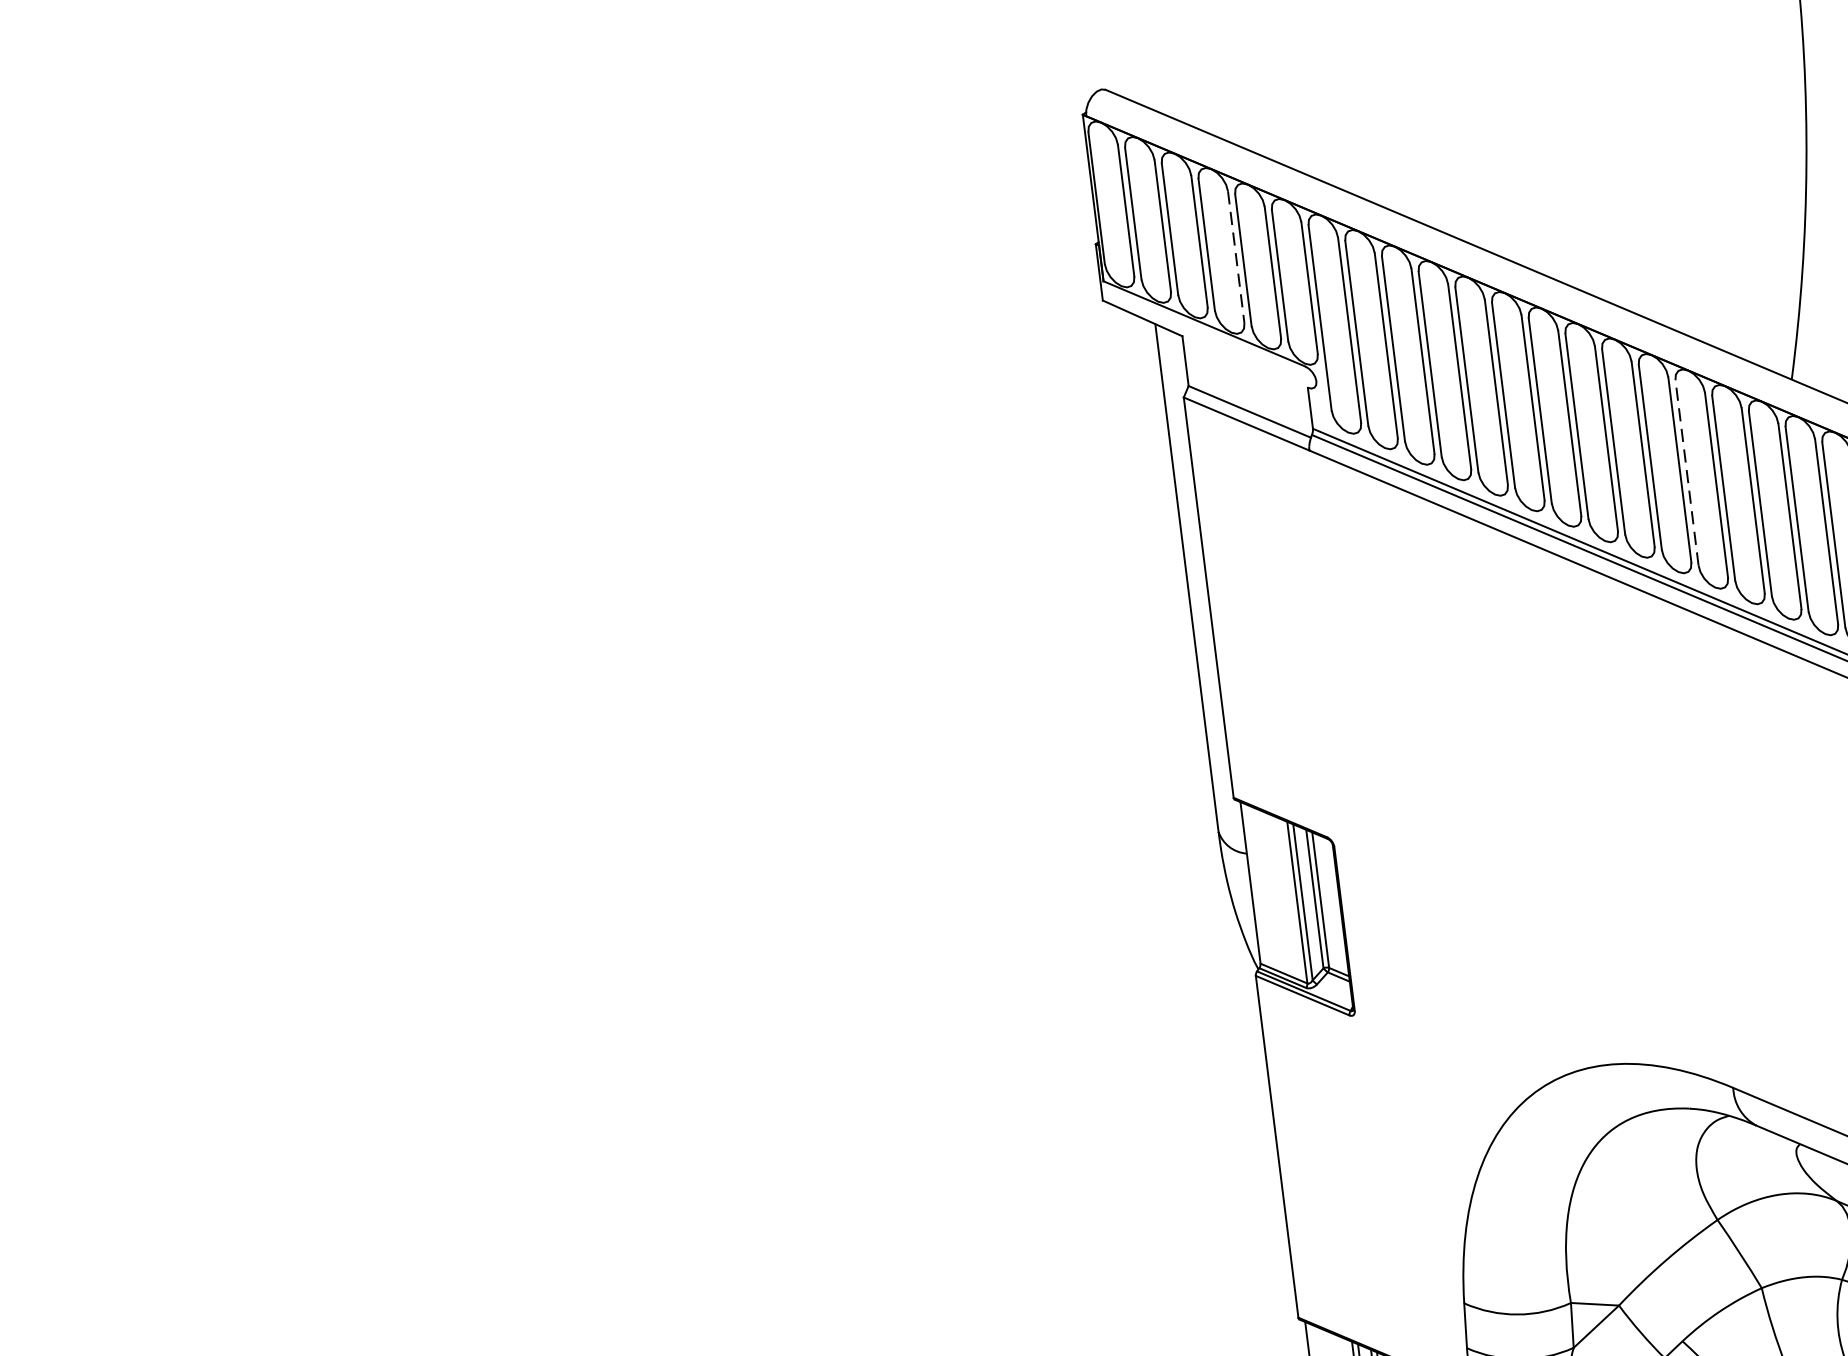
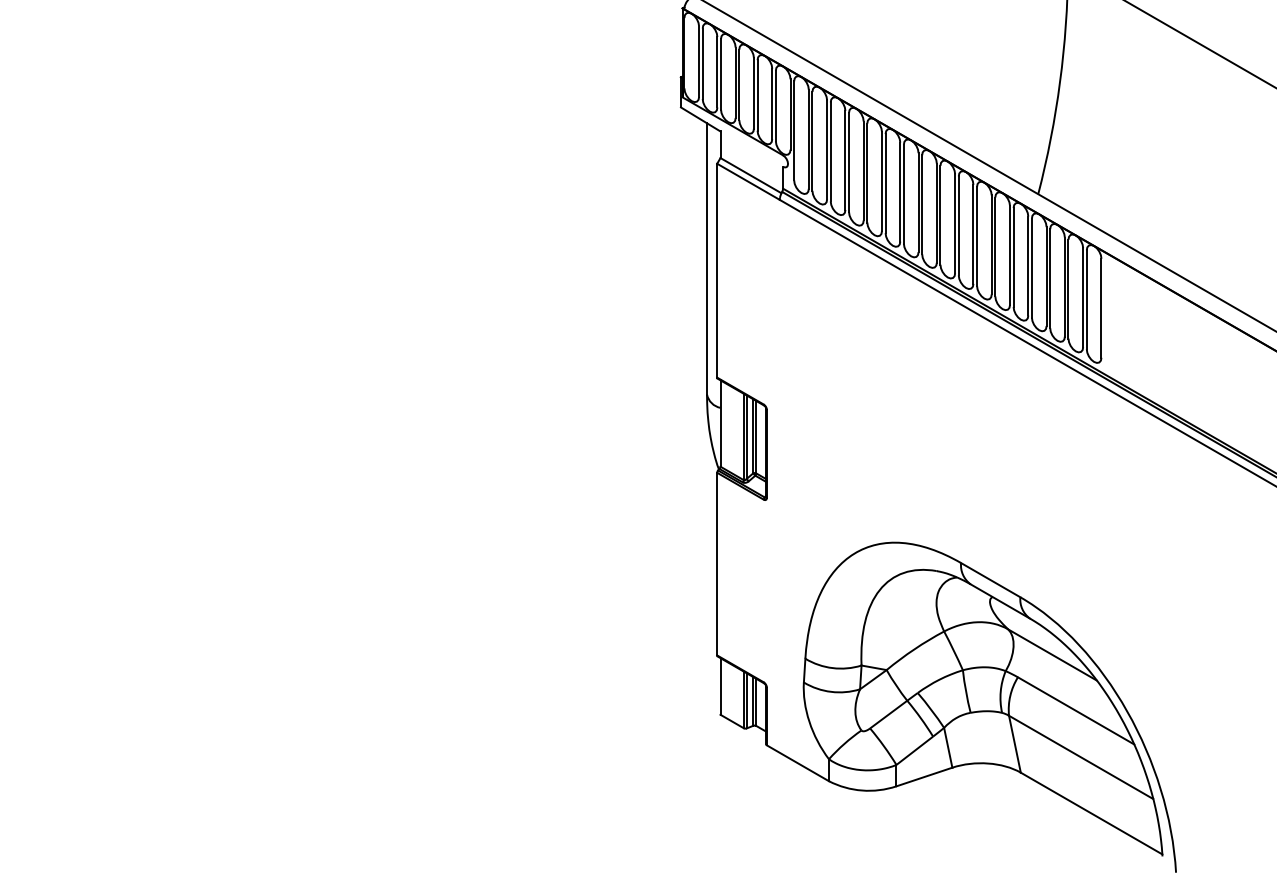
line: (1235, 257) -> (753, 93), dashed -> solid
line: (1687, 471) -> (977, 235), dashed -> solid

